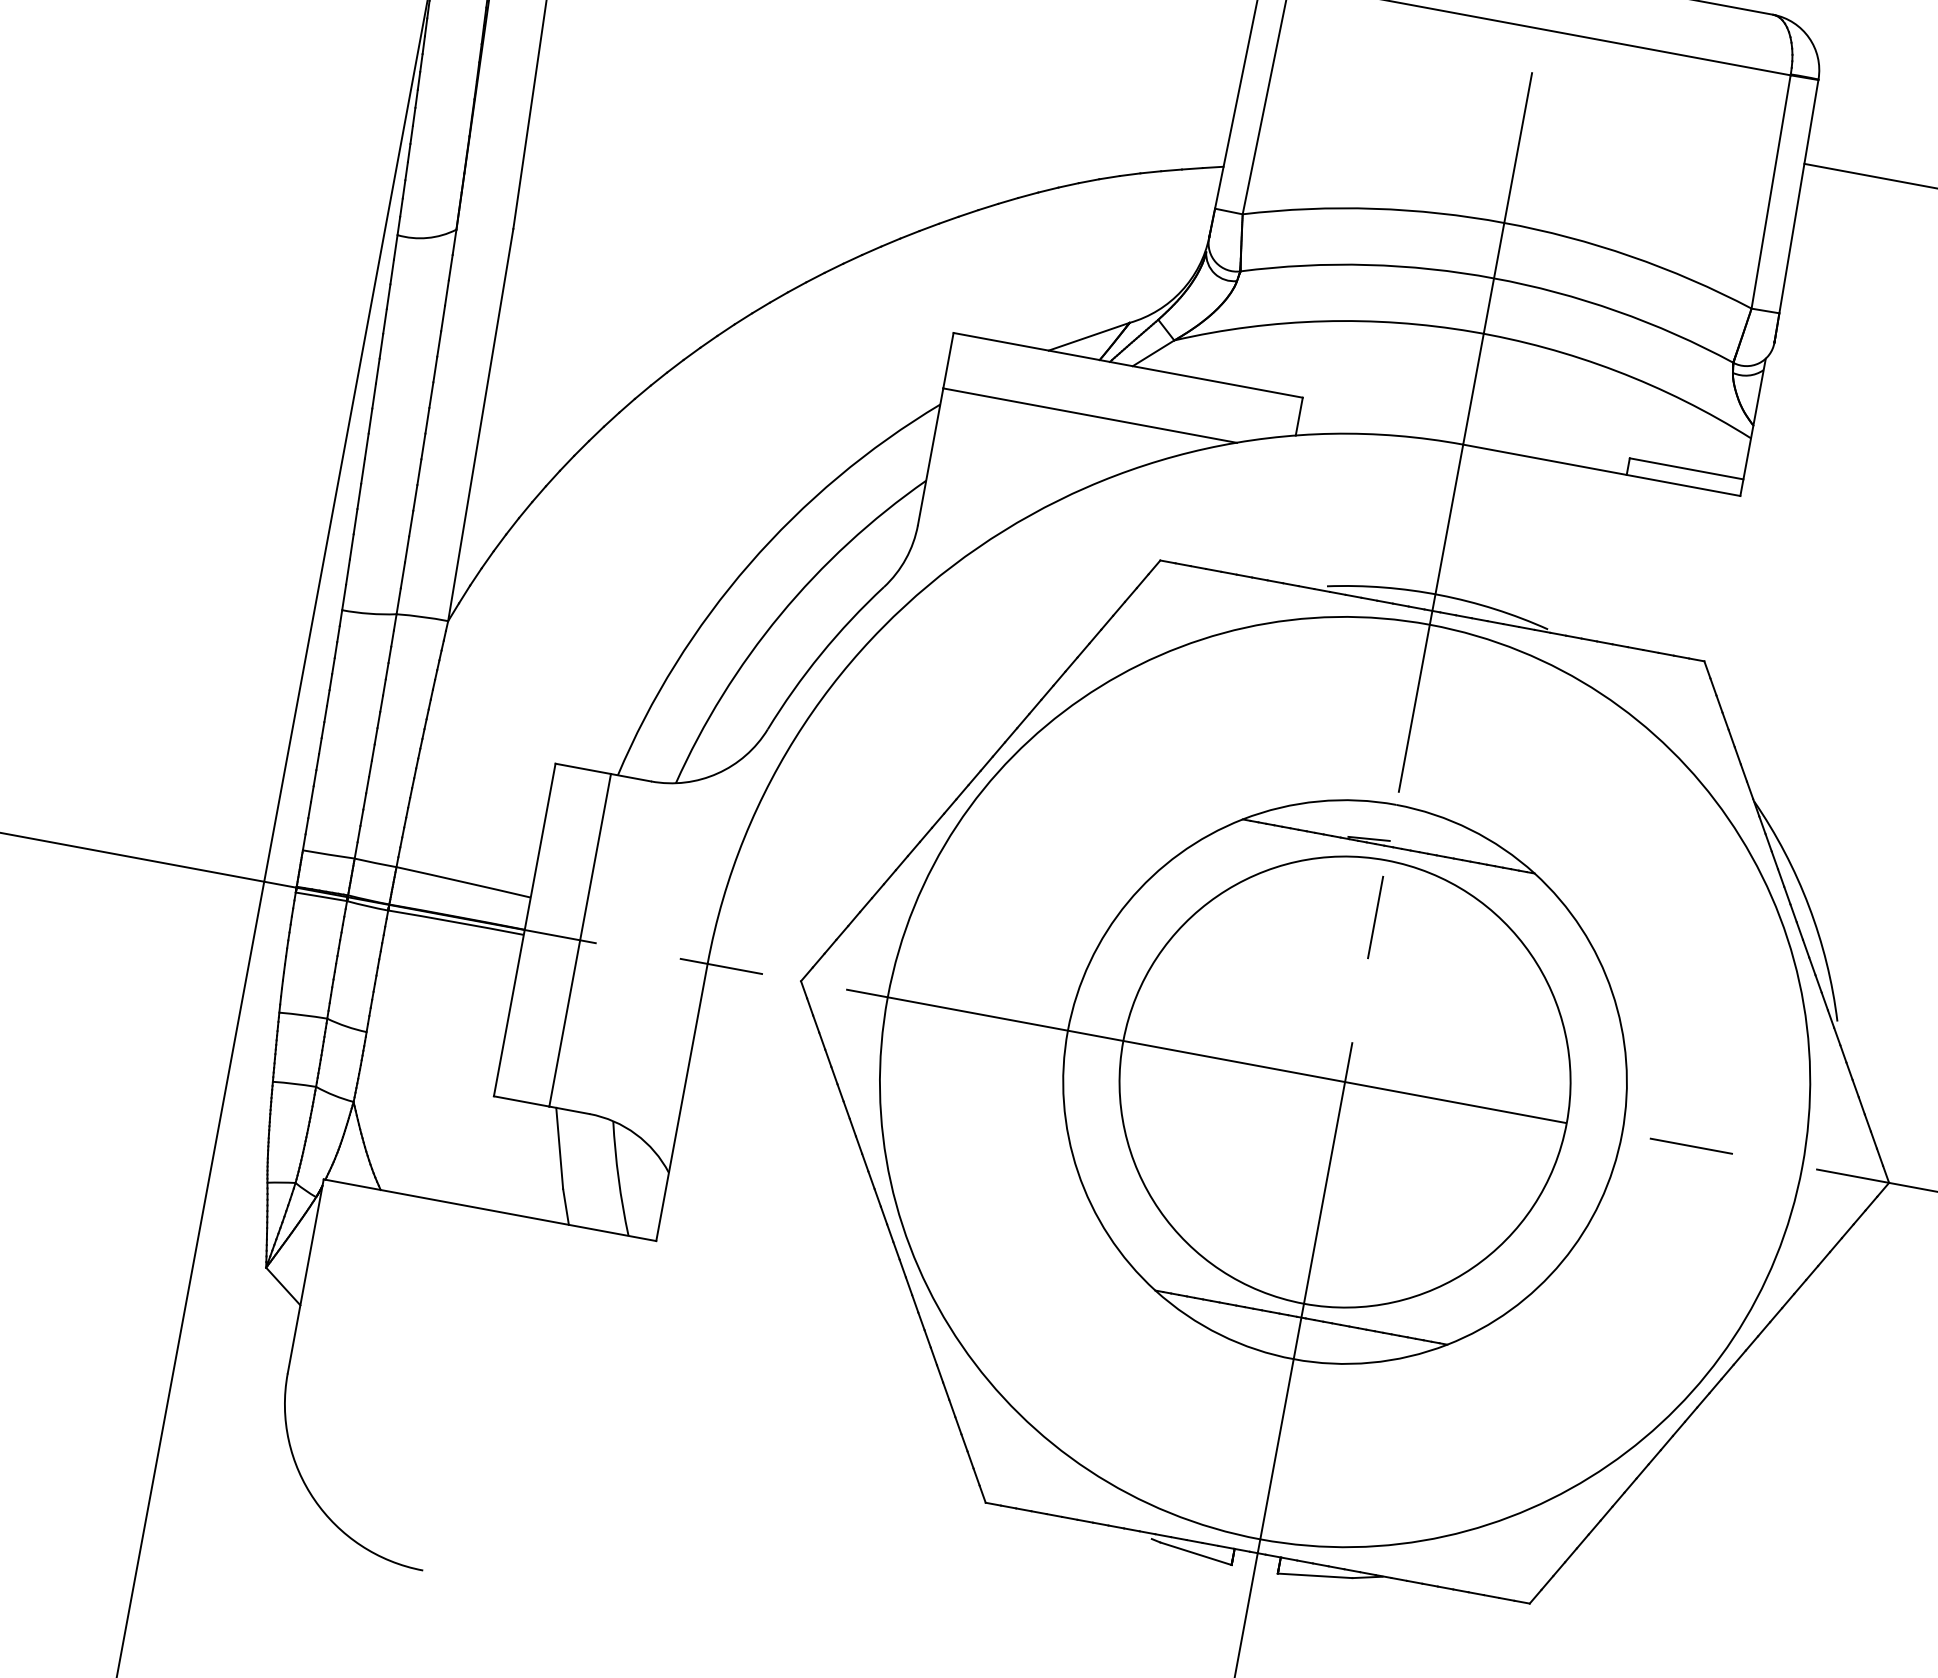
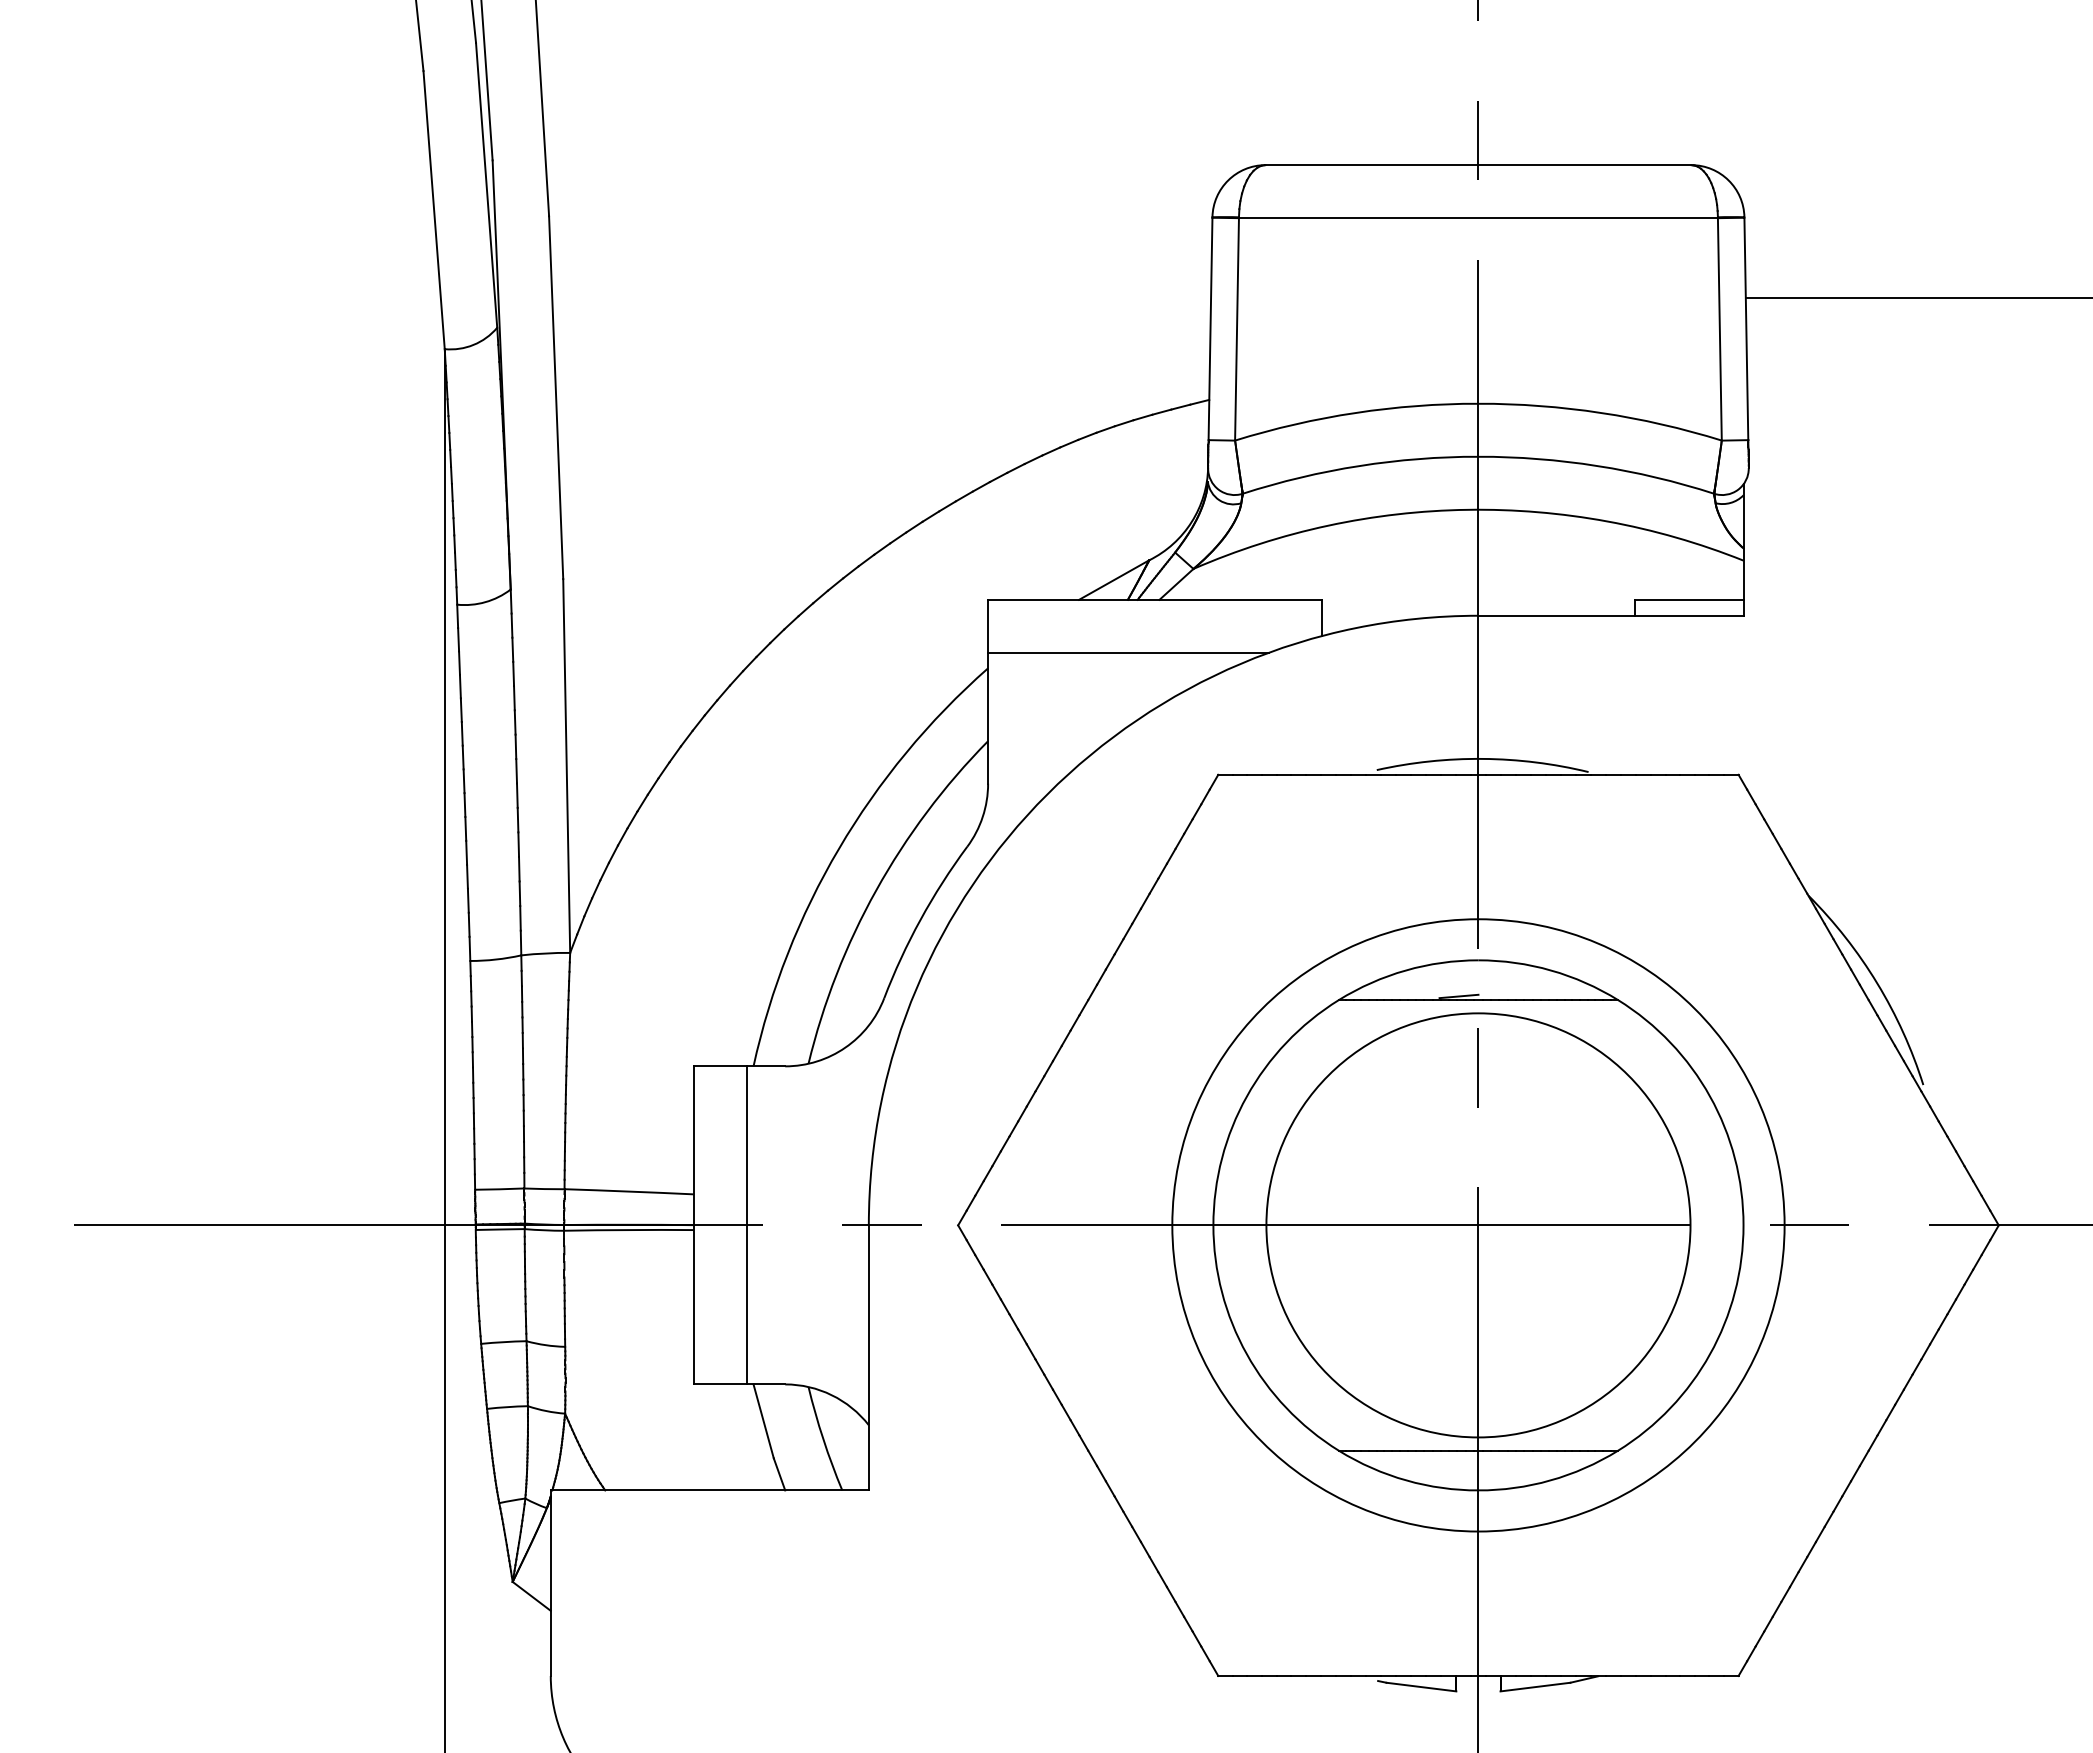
circle: (1345, 1082) -> (1478, 1225), size x0.7

